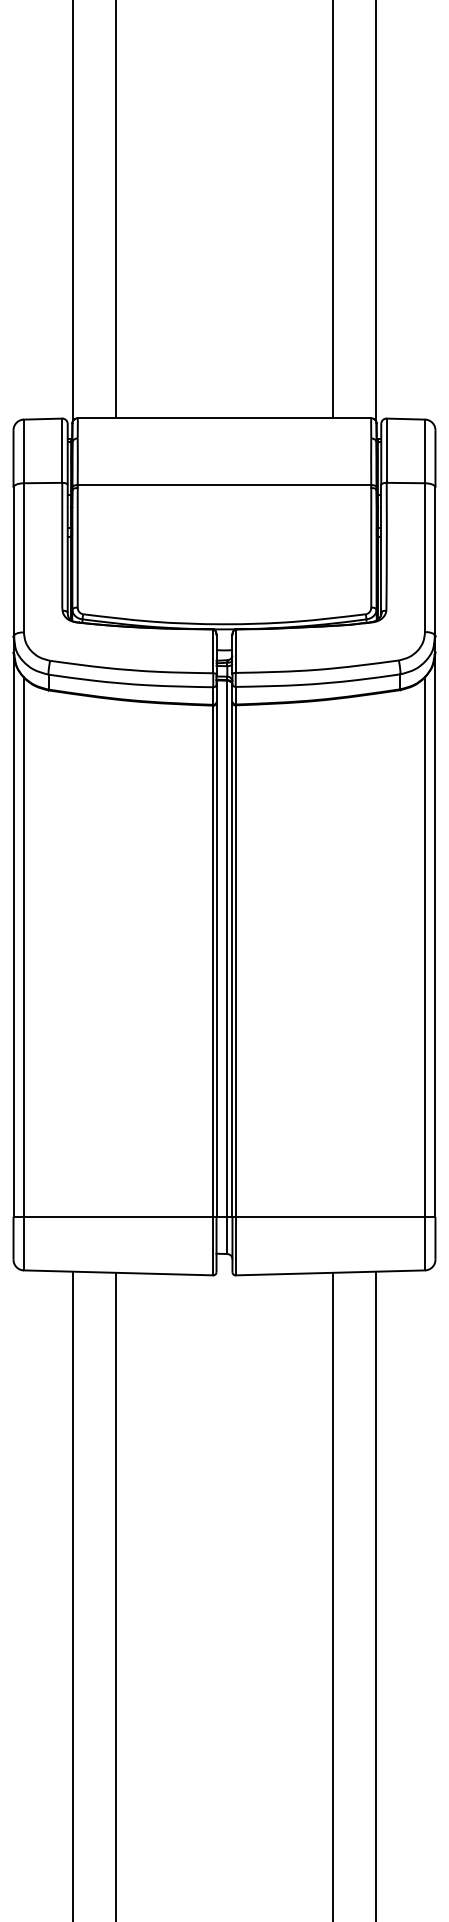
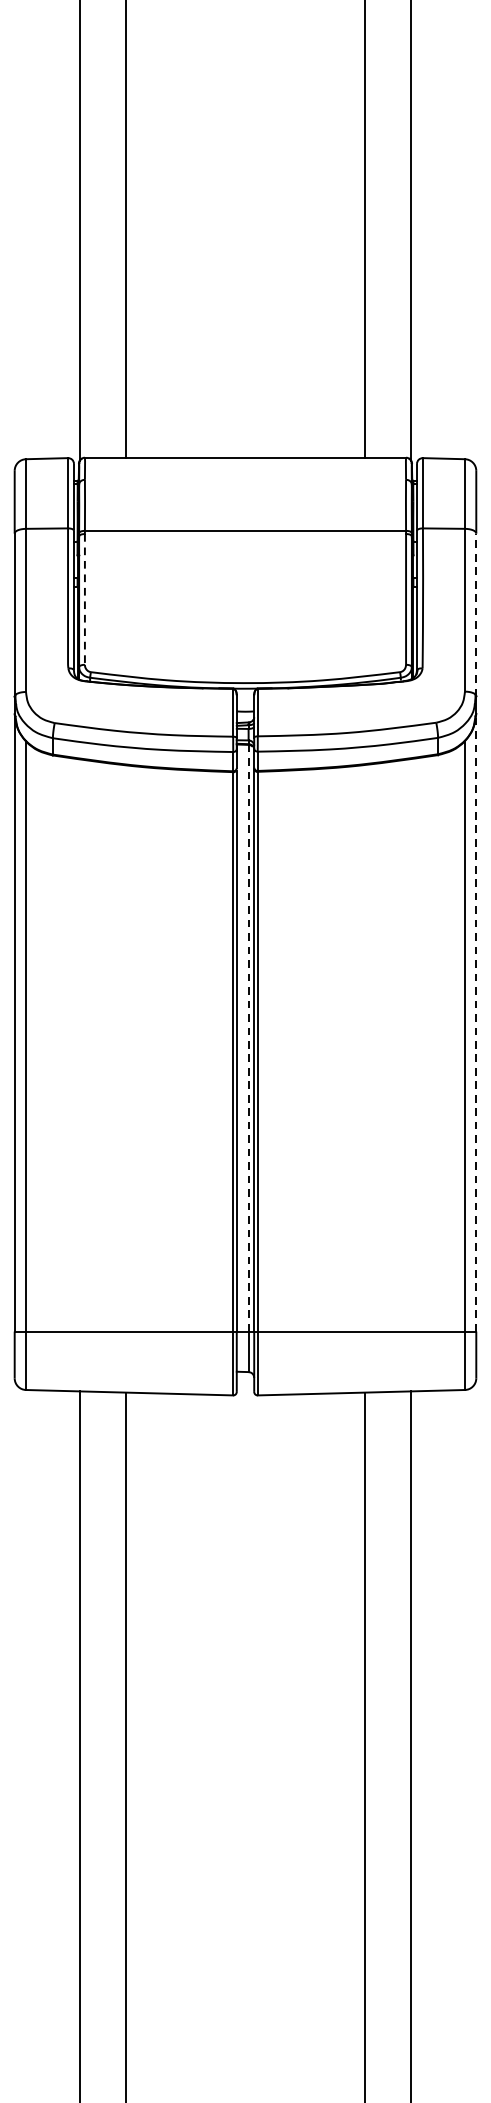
line: (77, 547) -> (84, 599), solid -> dashed
line: (435, 561) -> (476, 614), solid -> dashed
line: (435, 934) -> (476, 1022), solid -> dashed
line: (227, 948) -> (248, 1037), solid -> dashed

